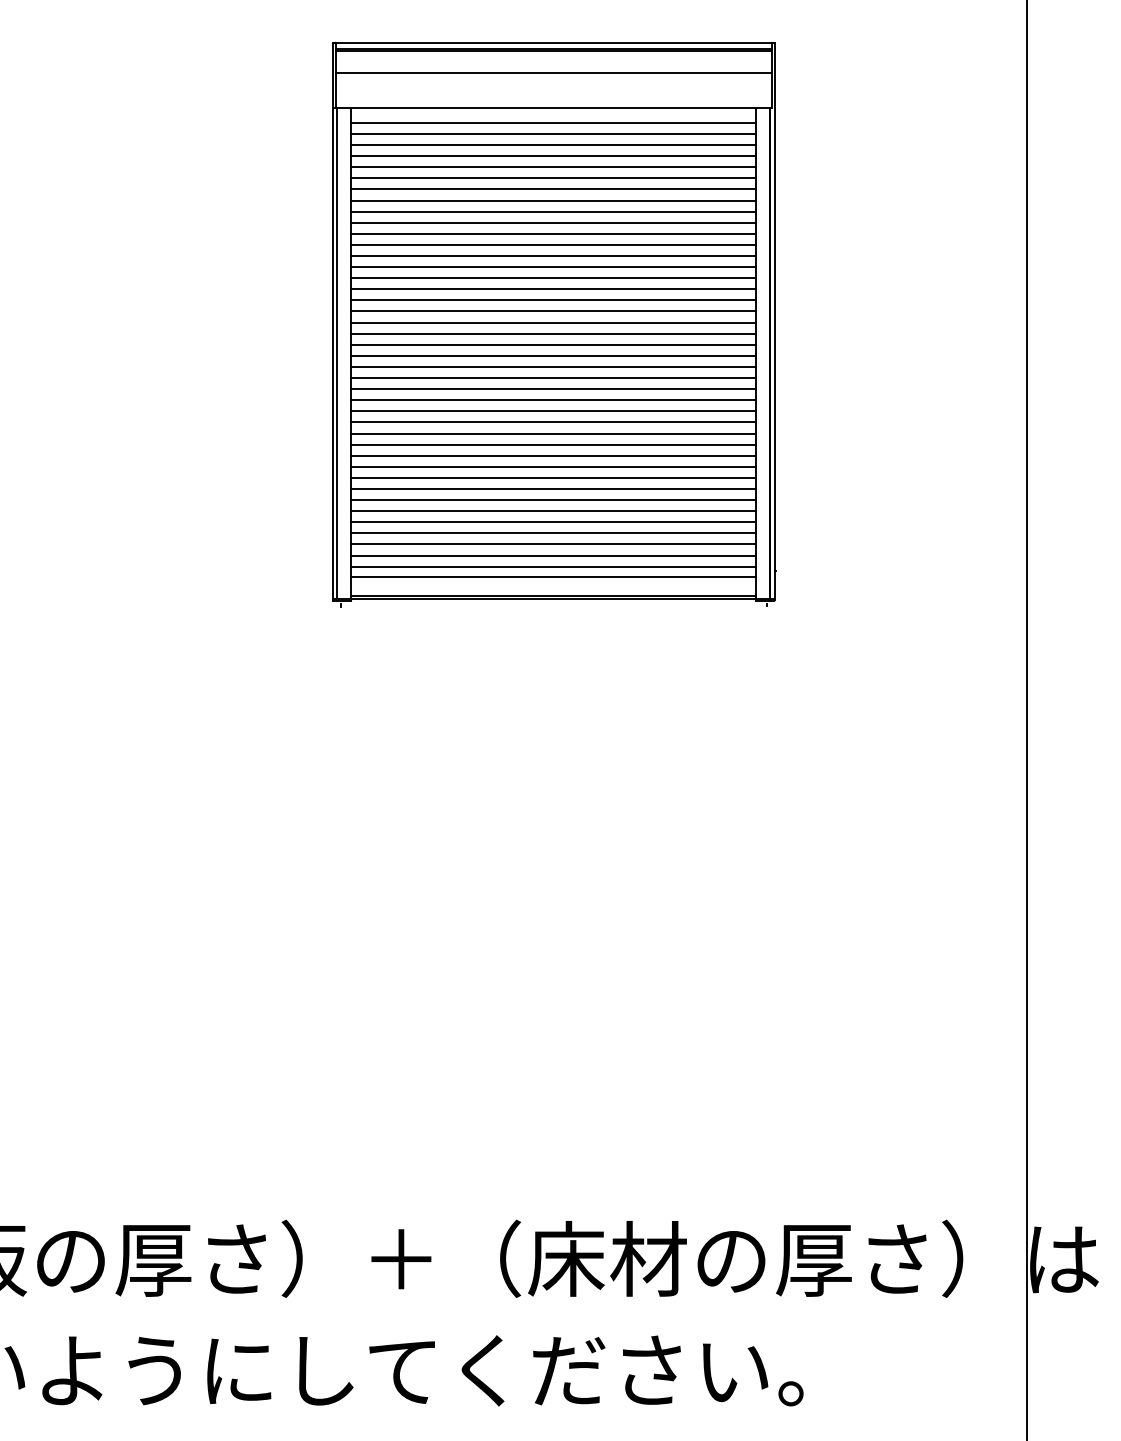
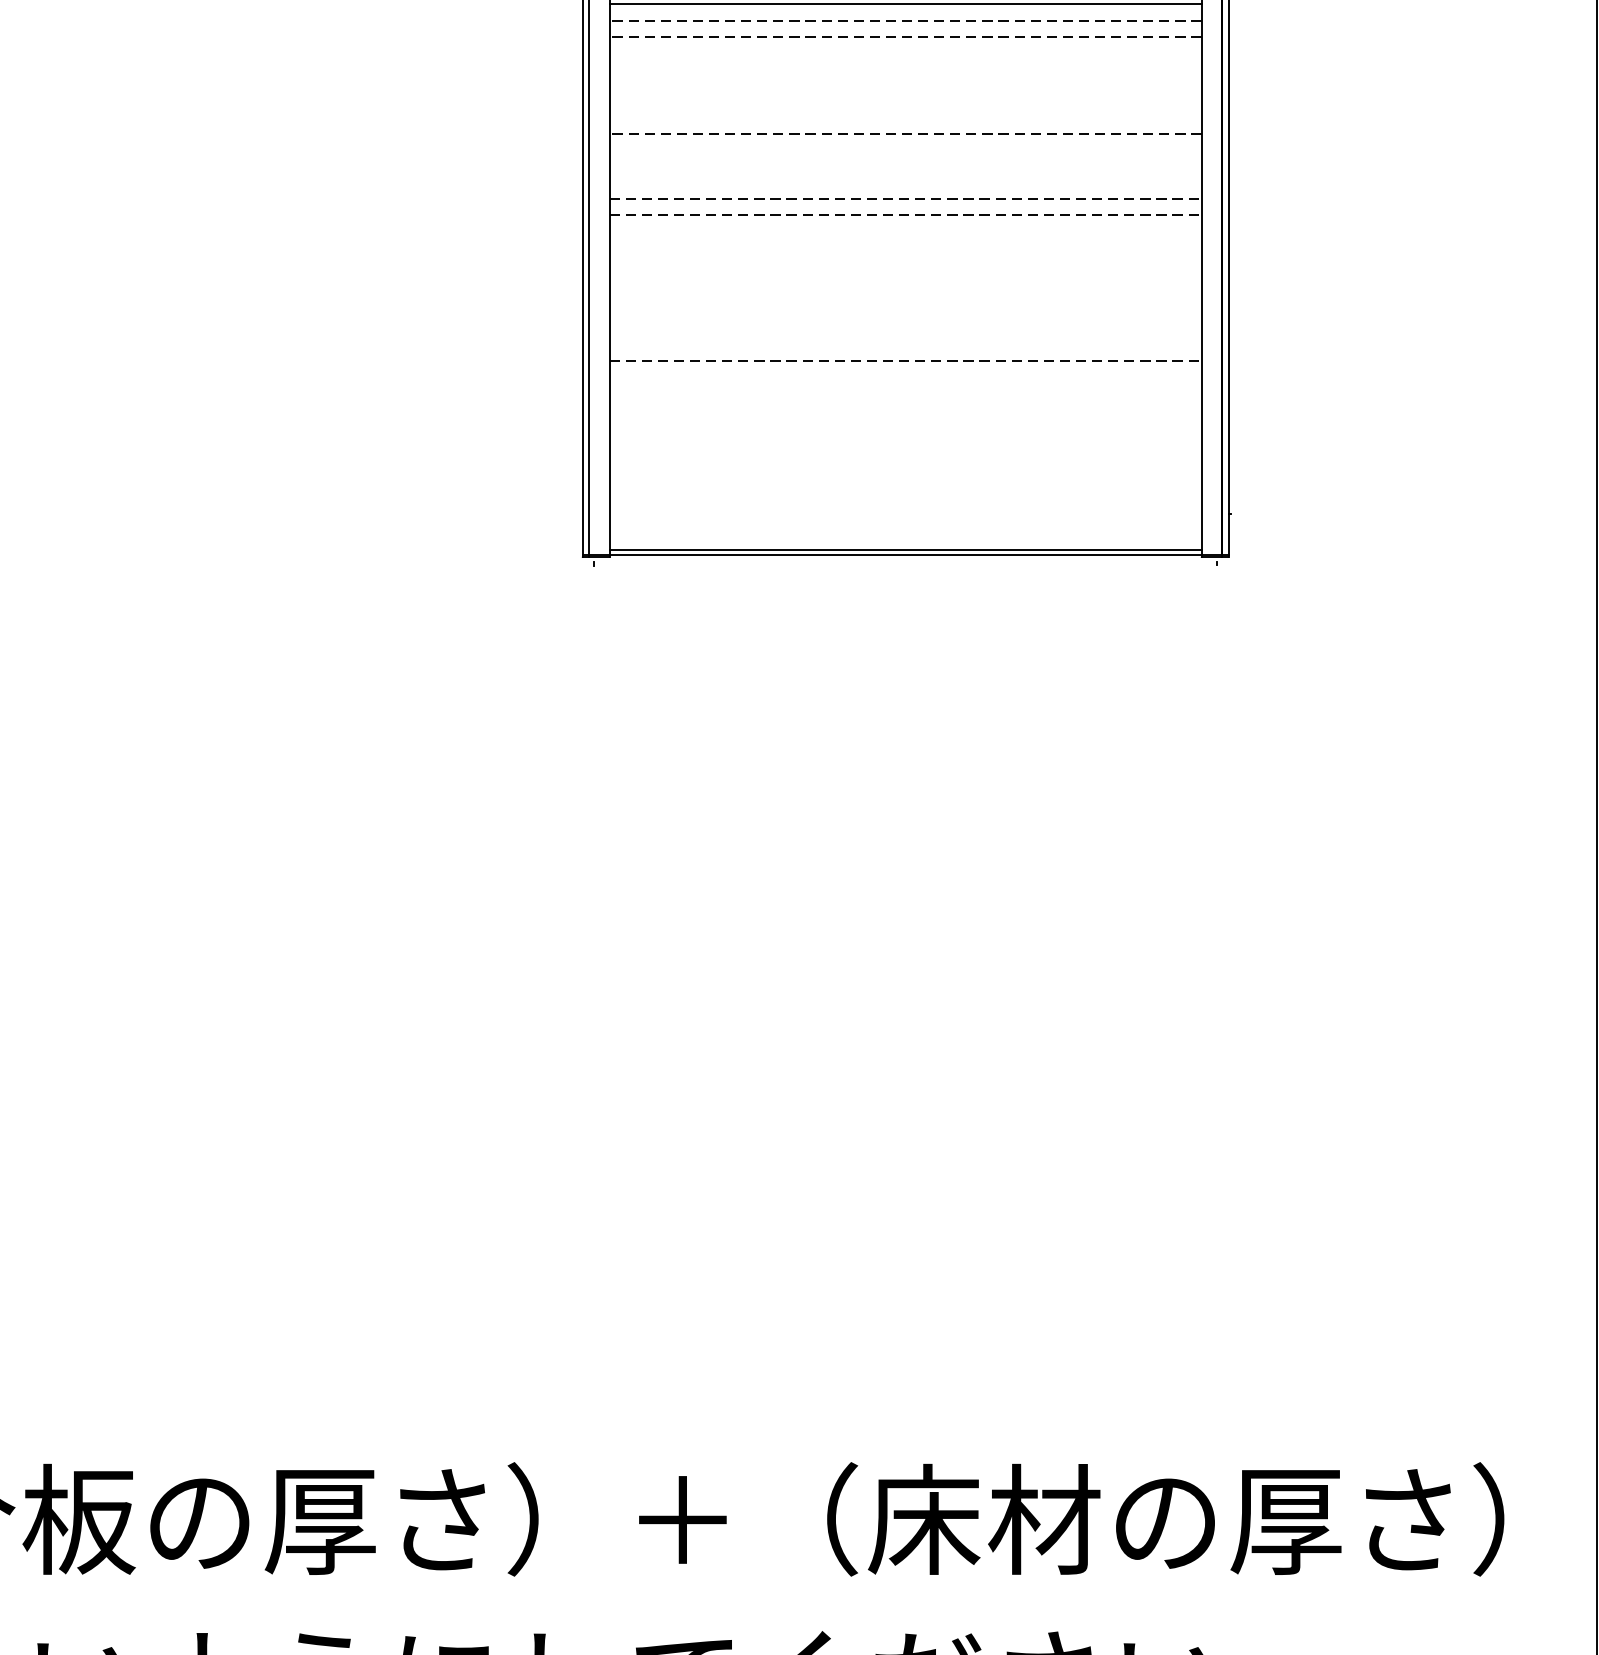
line: (553, 233) -> (905, 20), solid -> dashed
line: (553, 244) -> (905, 36), solid -> dashed
line: (553, 256) -> (905, 53), removed
line: (553, 267) -> (905, 69), removed
line: (553, 278) -> (905, 85), removed
line: (553, 289) -> (905, 102), removed
line: (553, 300) -> (905, 118), removed
line: (553, 311) -> (905, 134), solid -> dashed
line: (553, 322) -> (905, 150), removed
line: (553, 333) -> (905, 166), removed
line: (553, 344) -> (905, 182), removed
line: (554, 355) -> (906, 198), solid -> dashed
line: (554, 366) -> (906, 214), solid -> dashed
line: (553, 378) -> (905, 232), removed
line: (553, 389) -> (905, 248), removed
line: (553, 400) -> (905, 264), removed
line: (553, 411) -> (905, 280), removed
line: (553, 422) -> (905, 296), removed
line: (553, 433) -> (905, 312), removed
line: (553, 444) -> (905, 328), removed
line: (553, 455) -> (905, 344), removed
line: (554, 466) -> (906, 360), solid -> dashed
line: (553, 477) -> (905, 376), removed
line: (553, 489) -> (905, 394), removed
line: (553, 500) -> (905, 410), removed
line: (553, 511) -> (905, 426), removed
line: (553, 522) -> (905, 442), removed
line: (553, 533) -> (905, 458), removed
line: (553, 544) -> (905, 474), removed
line: (553, 555) -> (905, 490), removed
line: (553, 566) -> (905, 507), removed
line: (553, 576) -> (905, 521), removed

